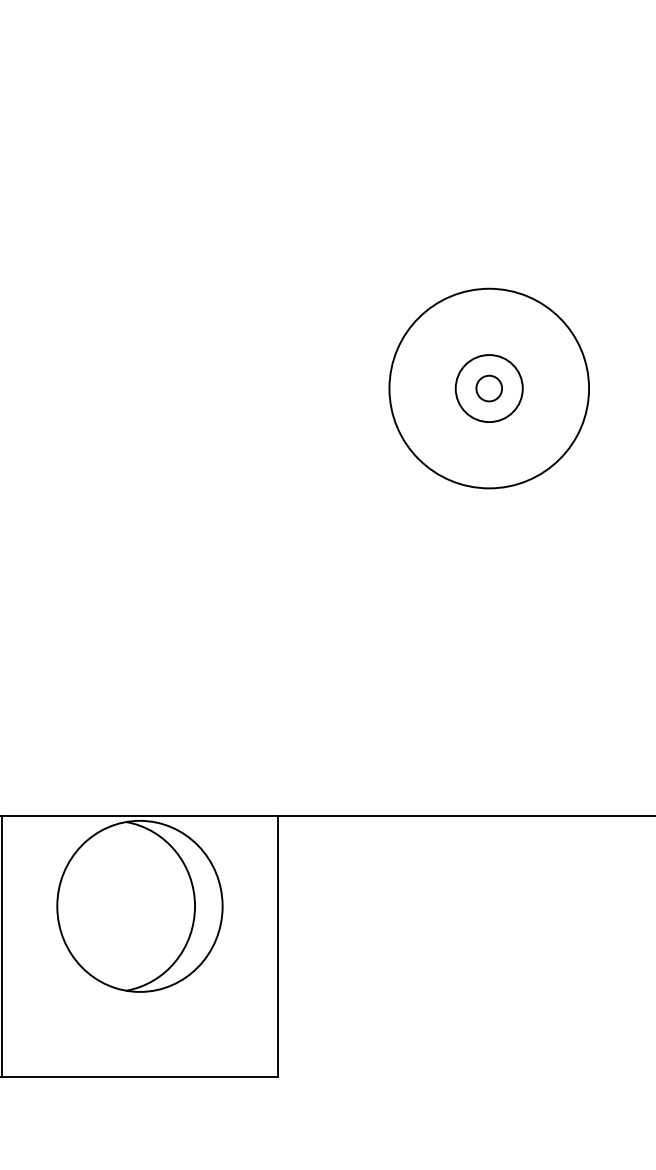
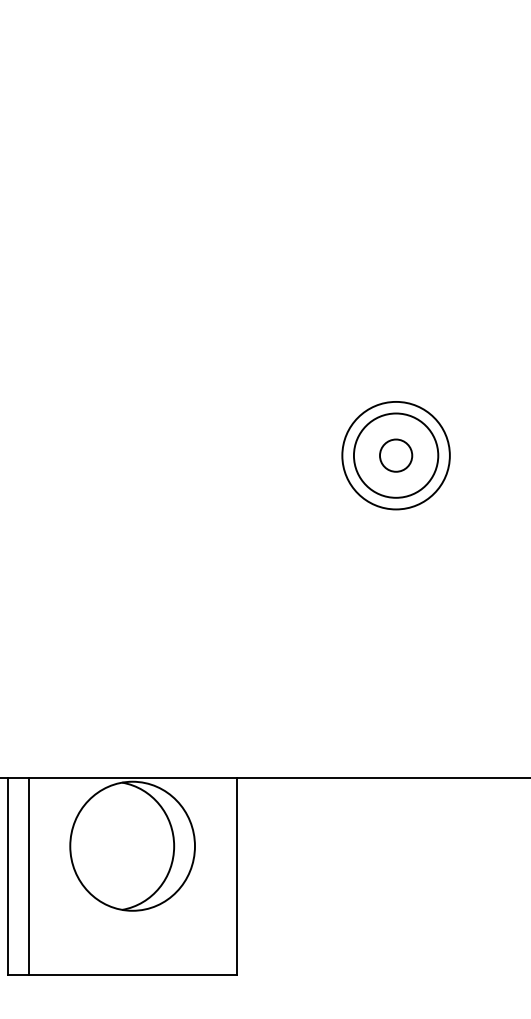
circle: (488, 388) -> (395, 455), size x0.71
circle: (488, 388) -> (395, 455), size x1.67
circle: (489, 388) -> (396, 455), size x1.67

